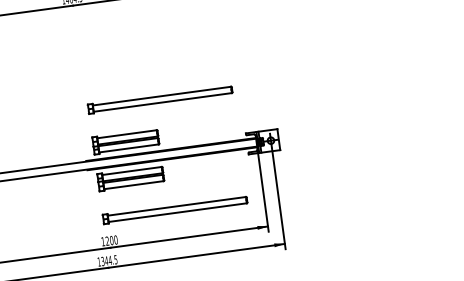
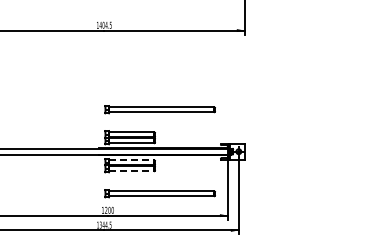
line: (131, 171) -> (131, 160), solid -> dashed
line: (133, 185) -> (131, 171), solid -> dashed

